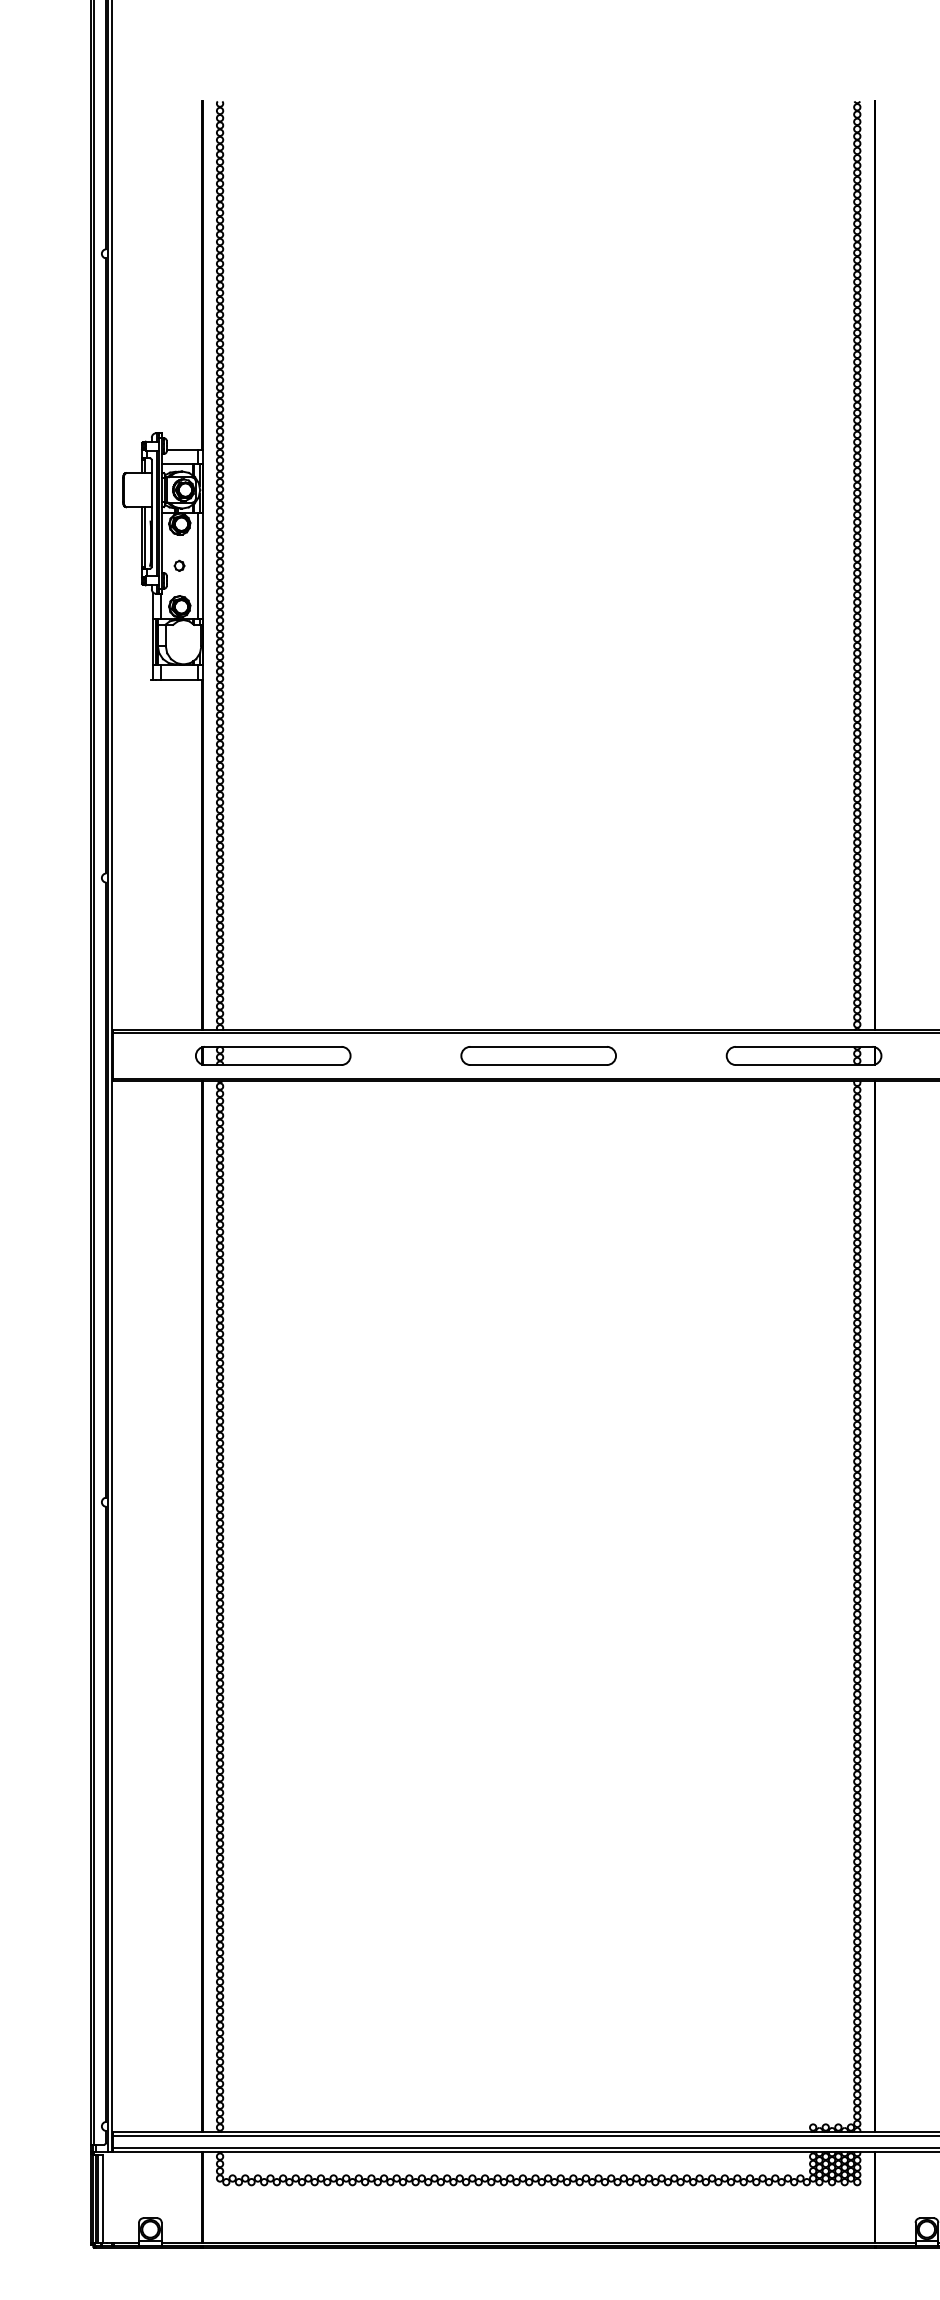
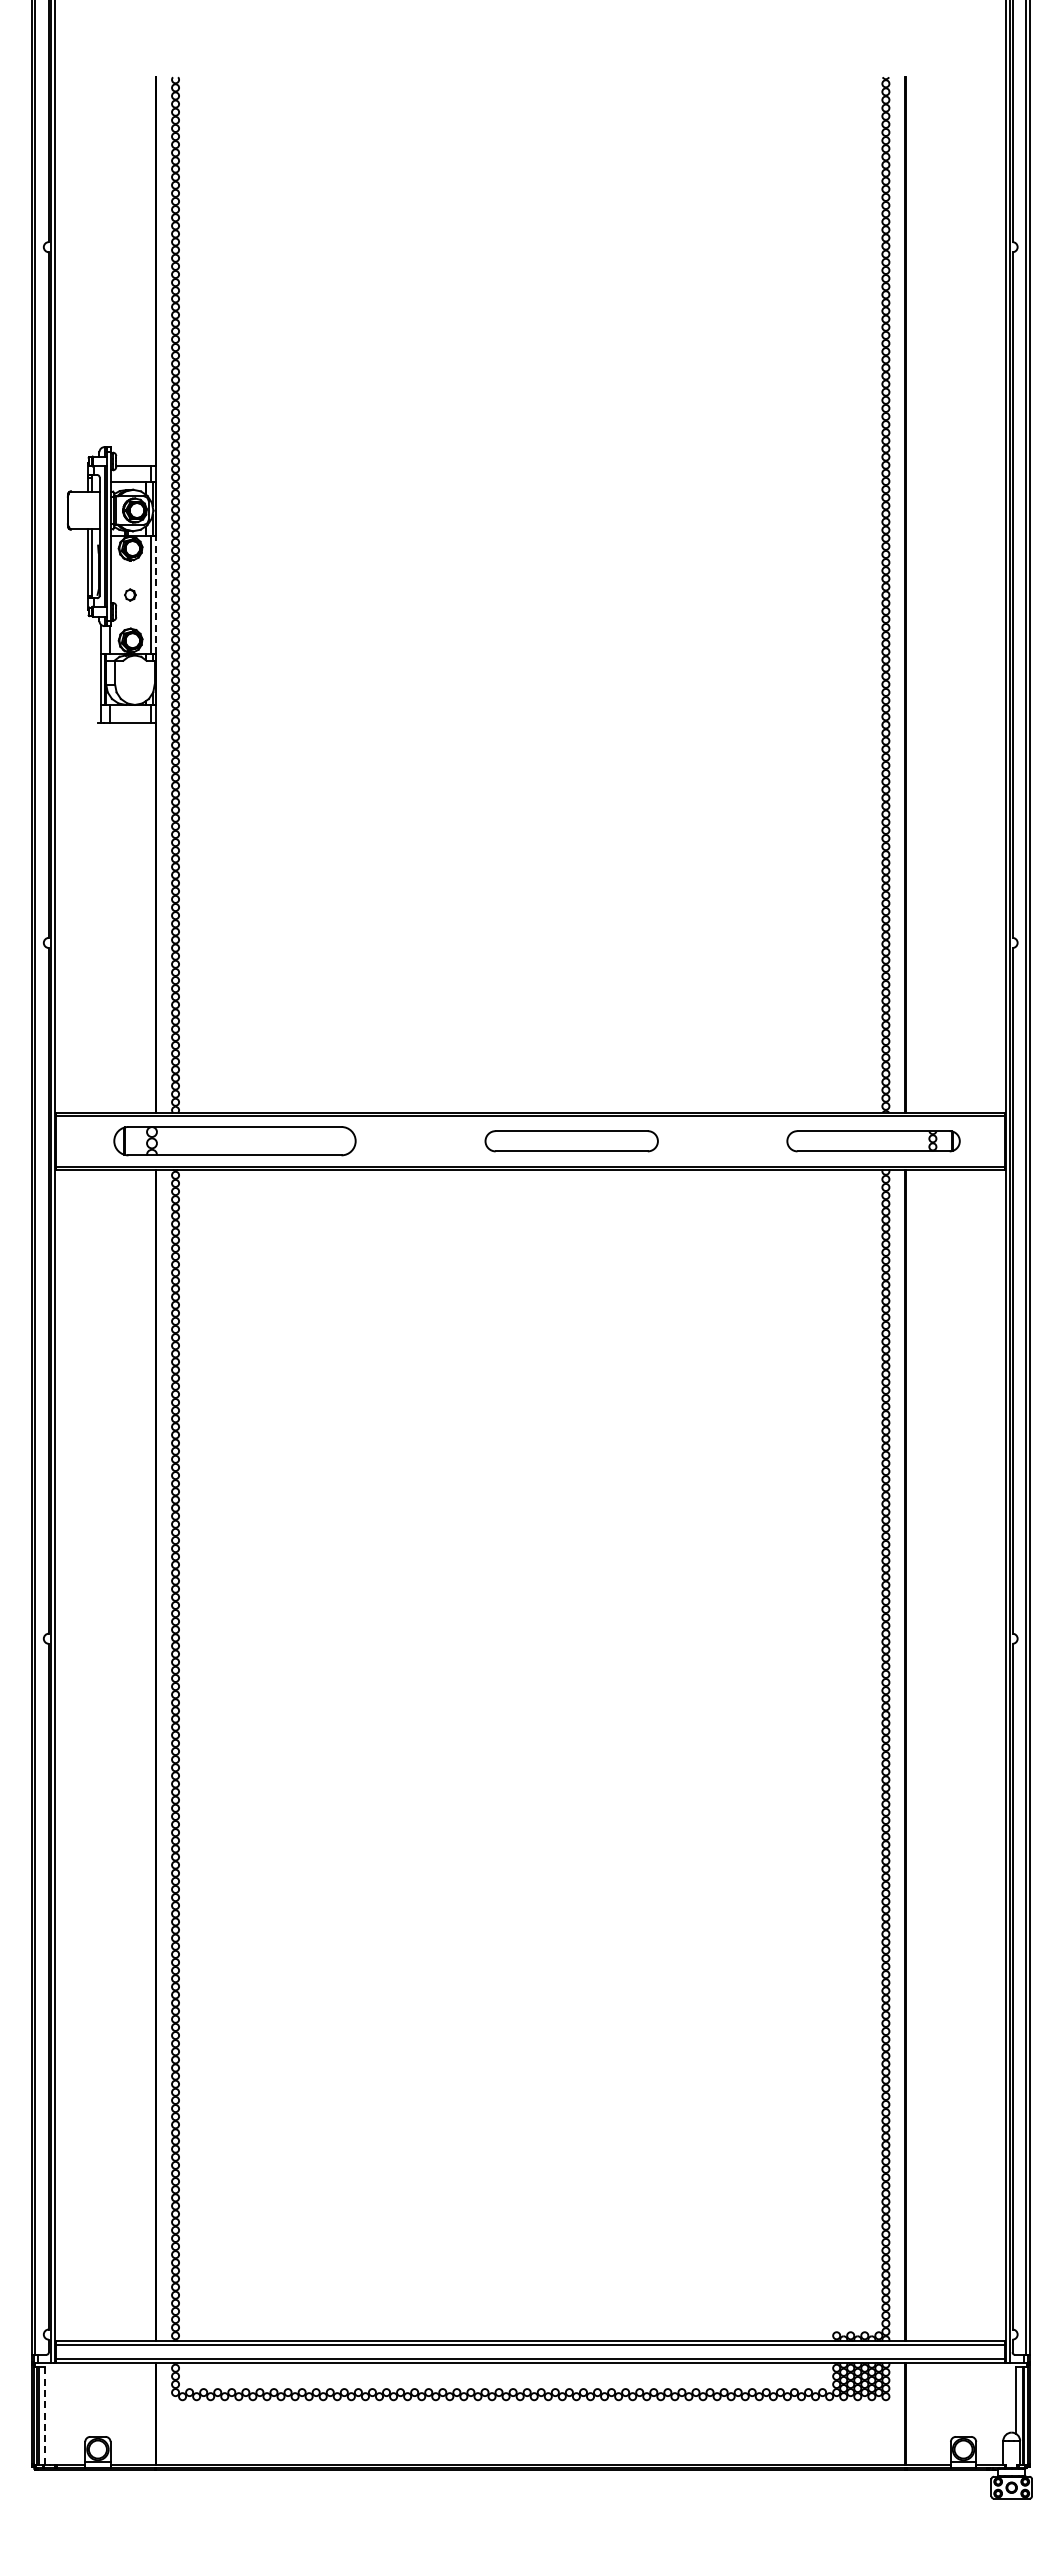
line: (202, 565) -> (156, 594), solid -> dashed
part: (272, 1056) -> (234, 1141), size x1.4
part: (538, 1056) -> (571, 1141), moved
part: (804, 1056) -> (873, 1141), moved
line: (103, 2199) -> (45, 2415), solid -> dashed

